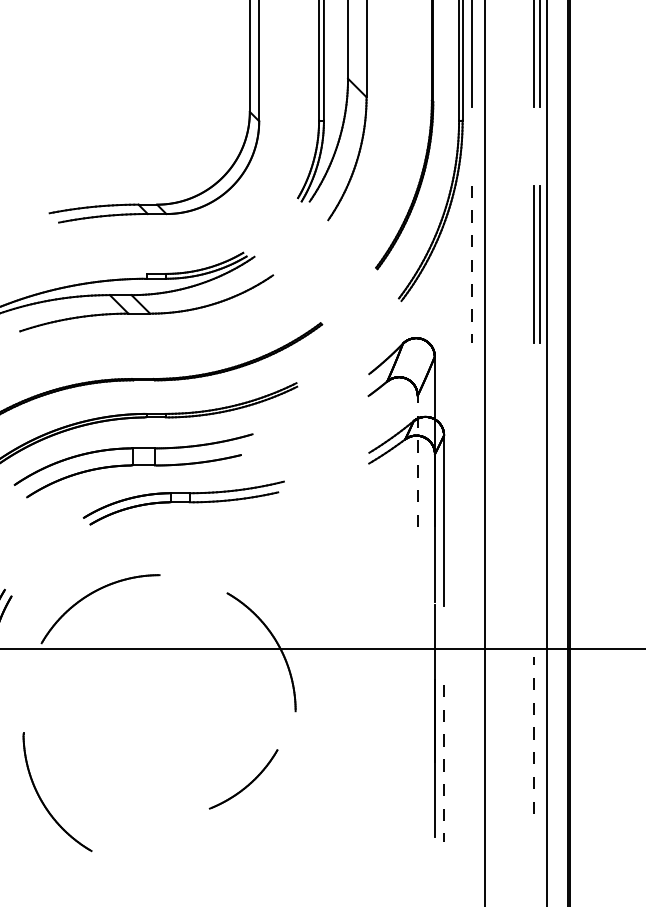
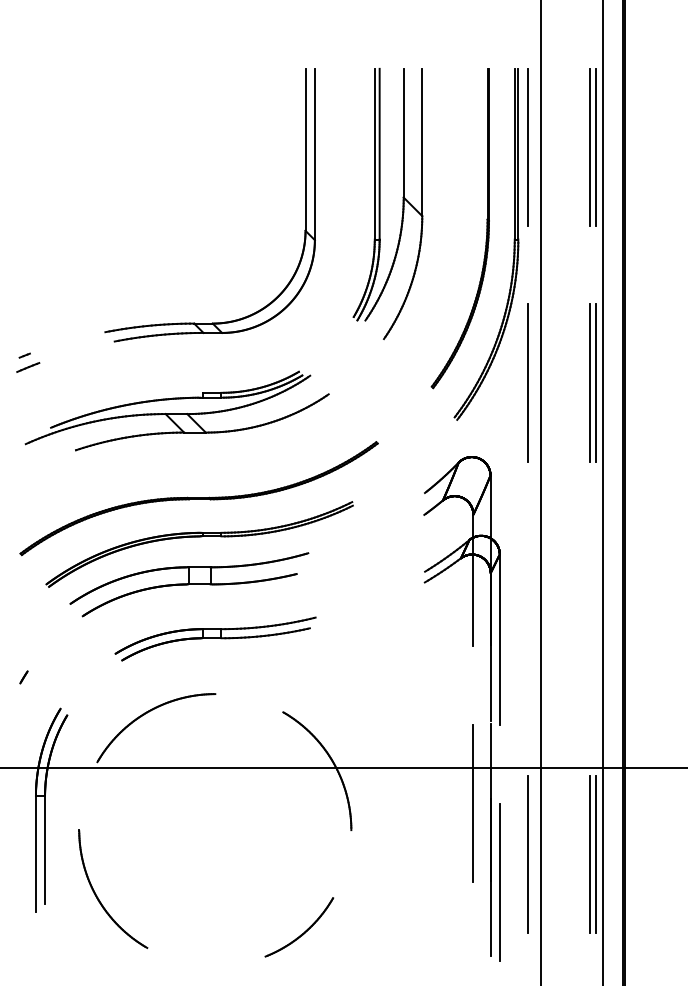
line: (472, 264) -> (528, 383), dashed -> solid
line: (417, 461) -> (473, 580), dashed -> solid
part: (183, 502) -> (215, 638), moved
line: (417, 683) -> (473, 802), added
line: (472, 734) -> (528, 853), added
line: (539, 734) -> (595, 853), added
line: (533, 735) -> (589, 854), dashed -> solid
line: (443, 763) -> (499, 882), dashed -> solid
part: (248, 783) -> (304, 931), moved
part: (41, 798) -> (97, 895), moved

